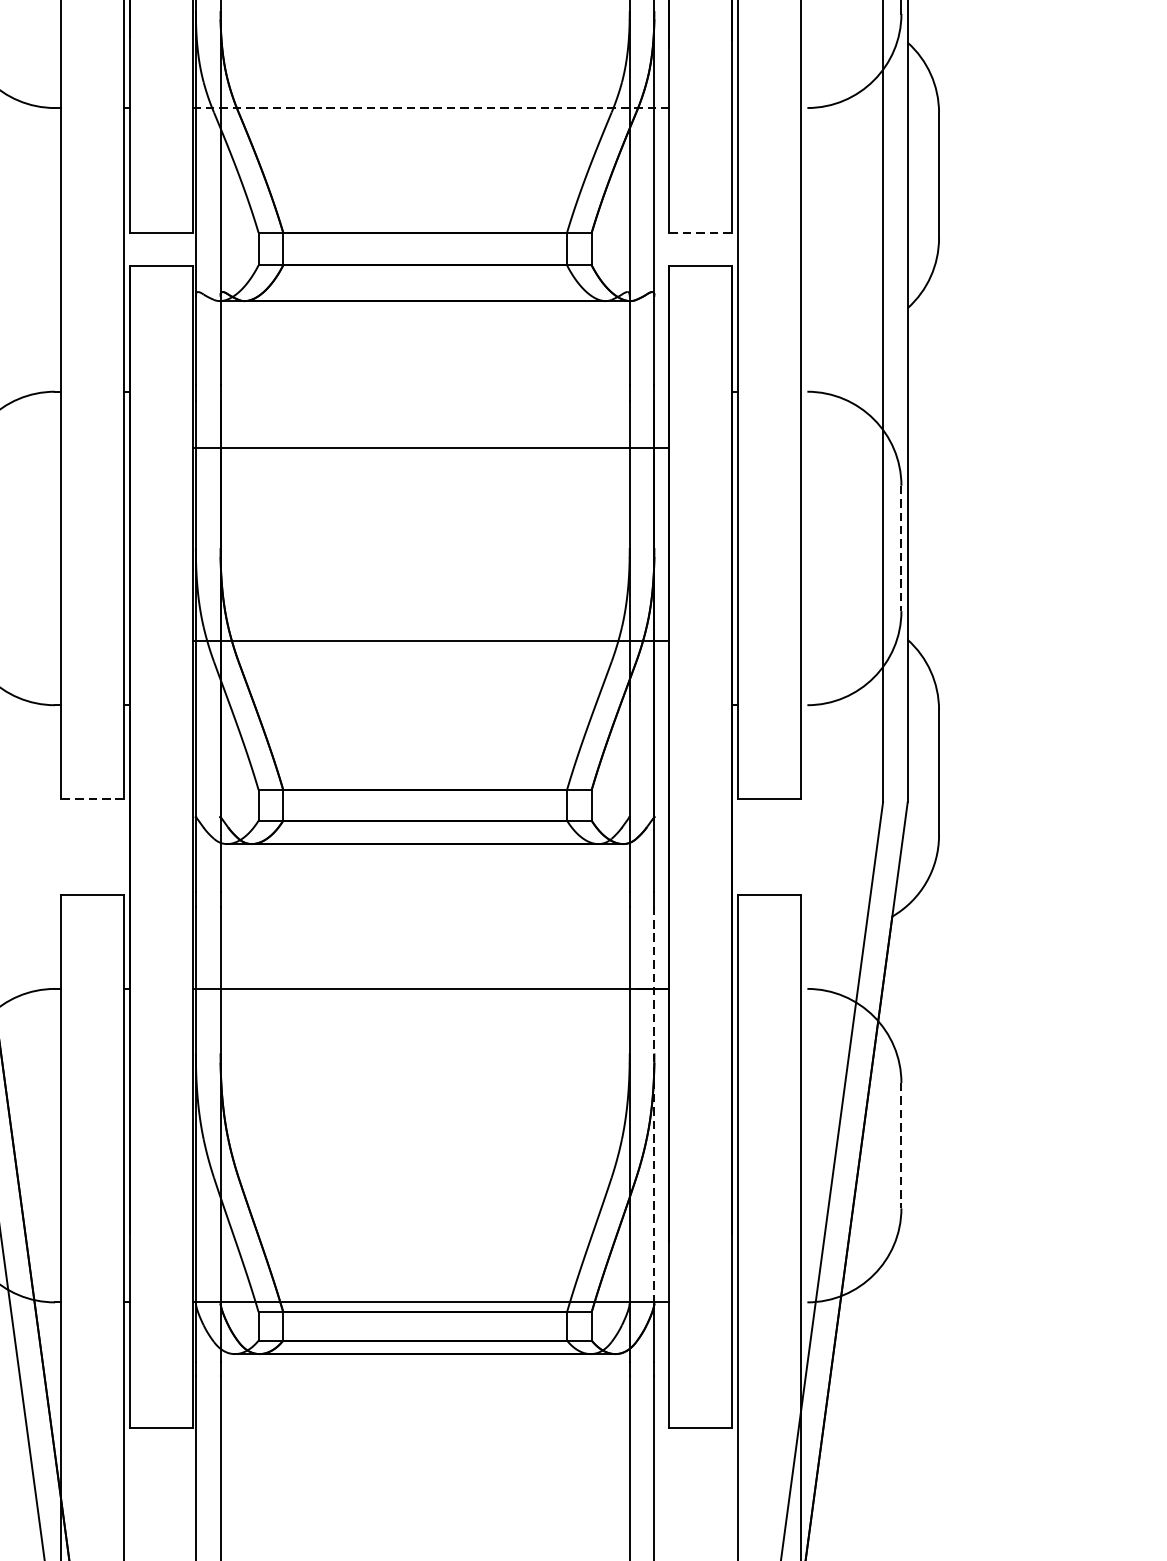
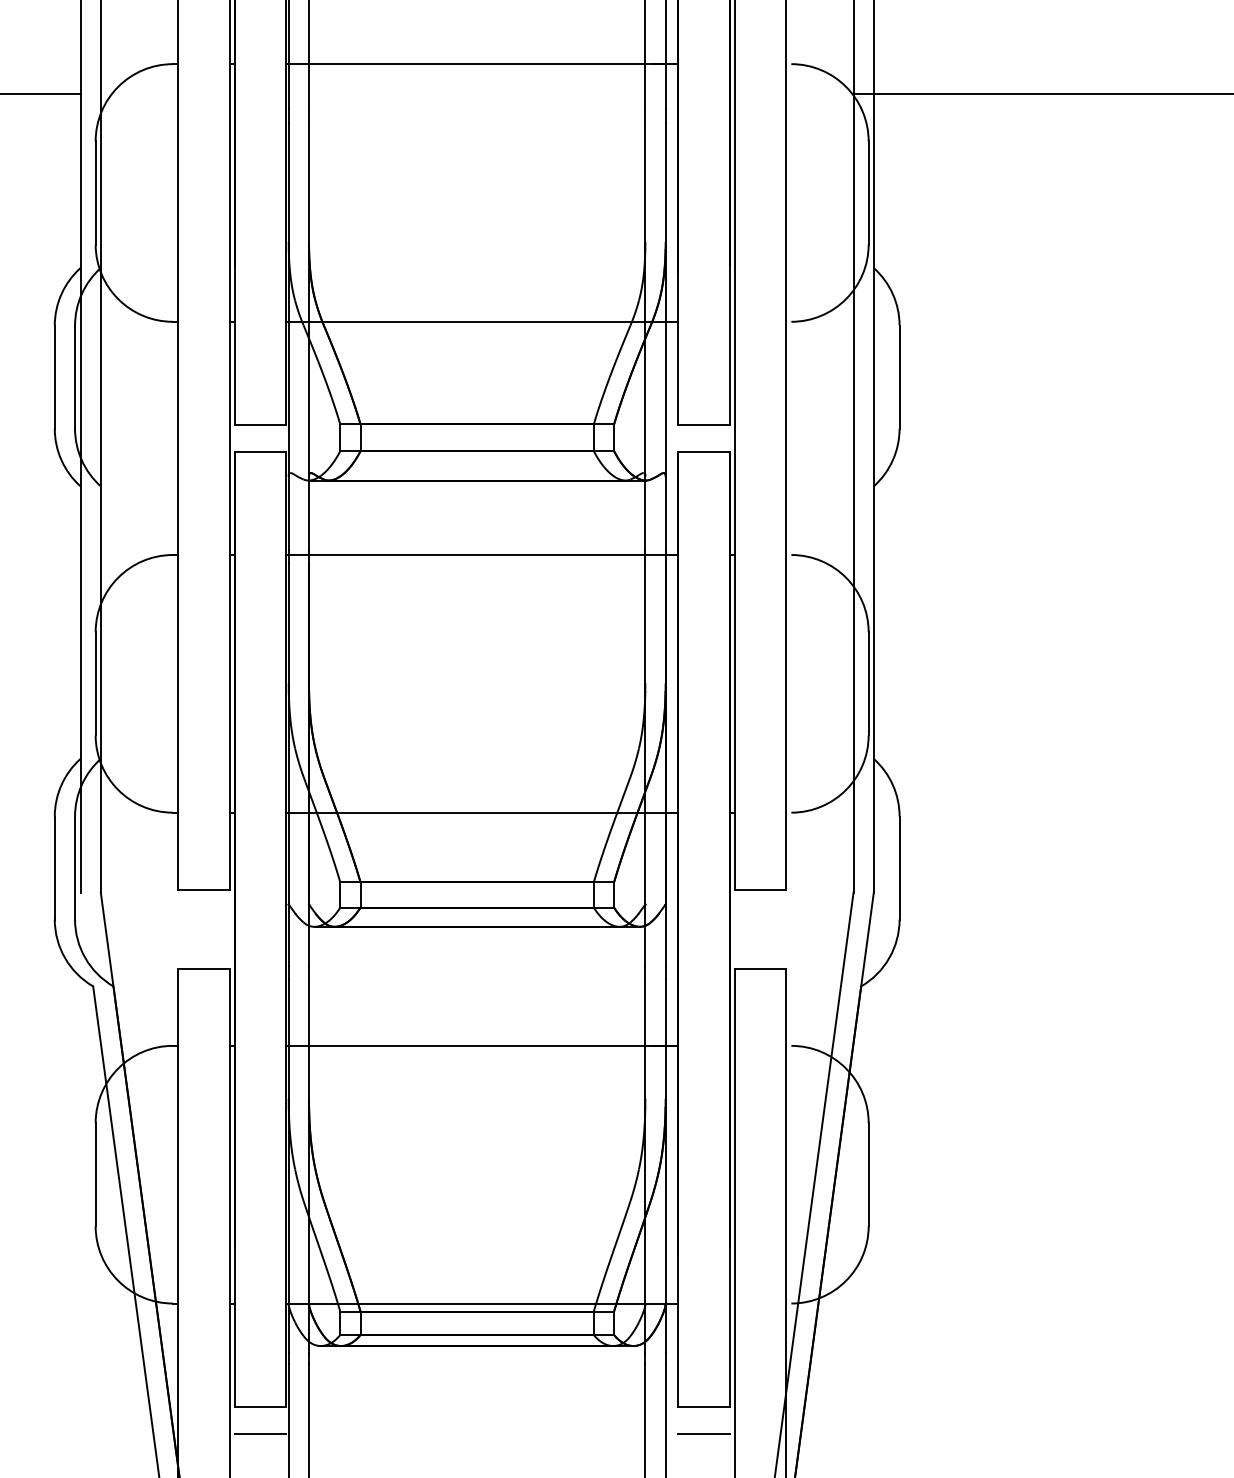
line: (431, 107) -> (482, 321), dashed -> solid
line: (700, 232) -> (703, 424), dashed -> solid
line: (431, 448) -> (482, 555), moved
line: (901, 548) -> (868, 683), dashed -> solid
line: (431, 640) -> (482, 812), moved
line: (92, 798) -> (203, 889), dashed -> solid
line: (654, 1105) -> (665, 1141), dashed -> solid
line: (901, 1145) -> (868, 1174), dashed -> solid
line: (161, 1460) -> (260, 1433), added
line: (700, 1460) -> (703, 1433), added

